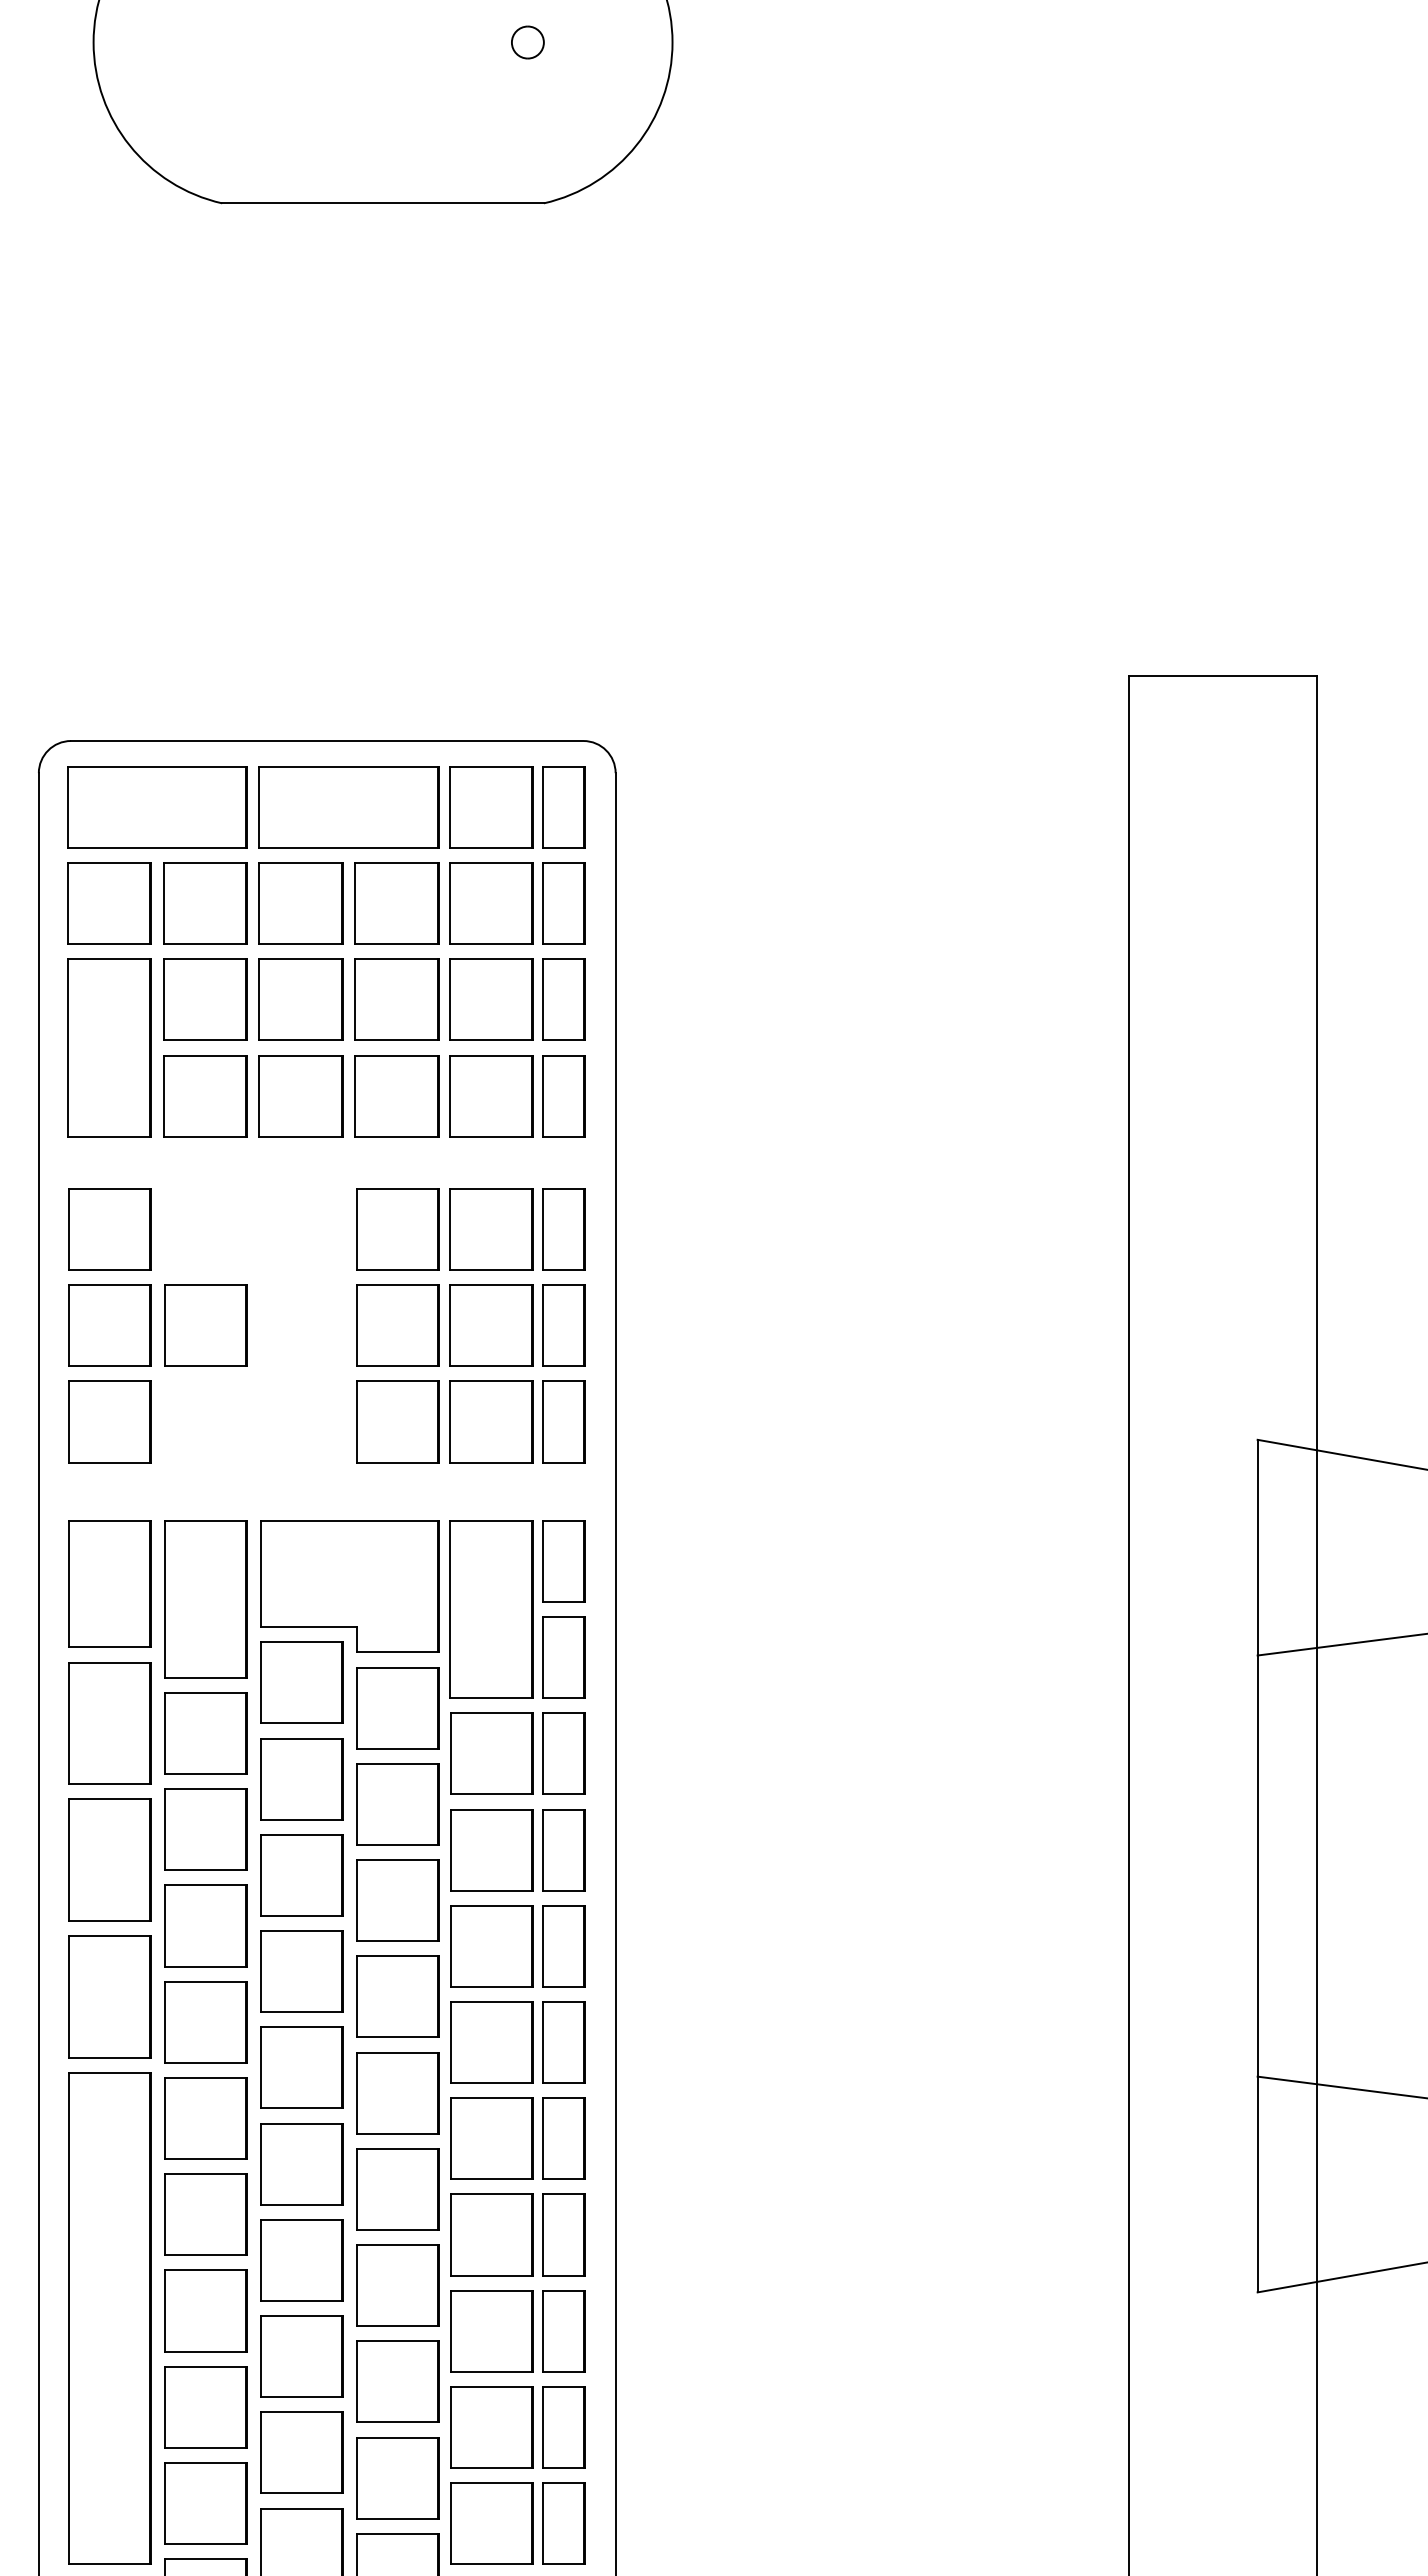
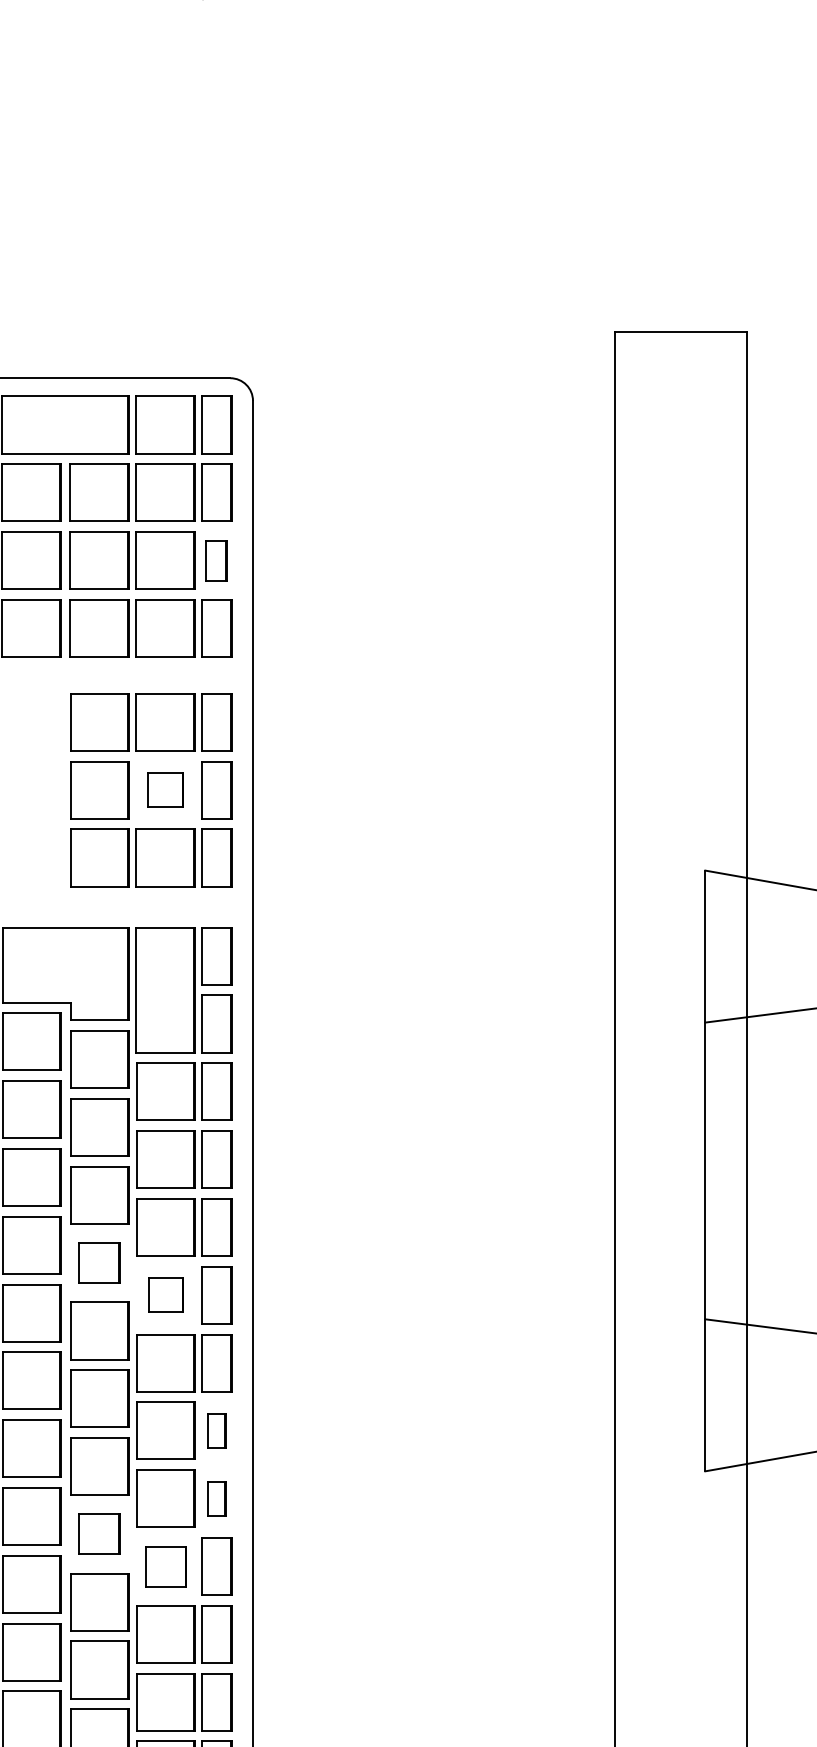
part: (563, 999) -> (216, 560), size x0.7
part: (491, 1325) -> (165, 790), size x0.6
part: (397, 1996) -> (99, 1262), size x0.7
part: (491, 2042) -> (165, 1295), size x0.6
part: (563, 2234) -> (216, 1430), size x0.6
part: (563, 2331) -> (216, 1498), size x0.6
part: (397, 2381) -> (99, 1534), size x0.7
part: (491, 2427) -> (165, 1566), size x0.7

